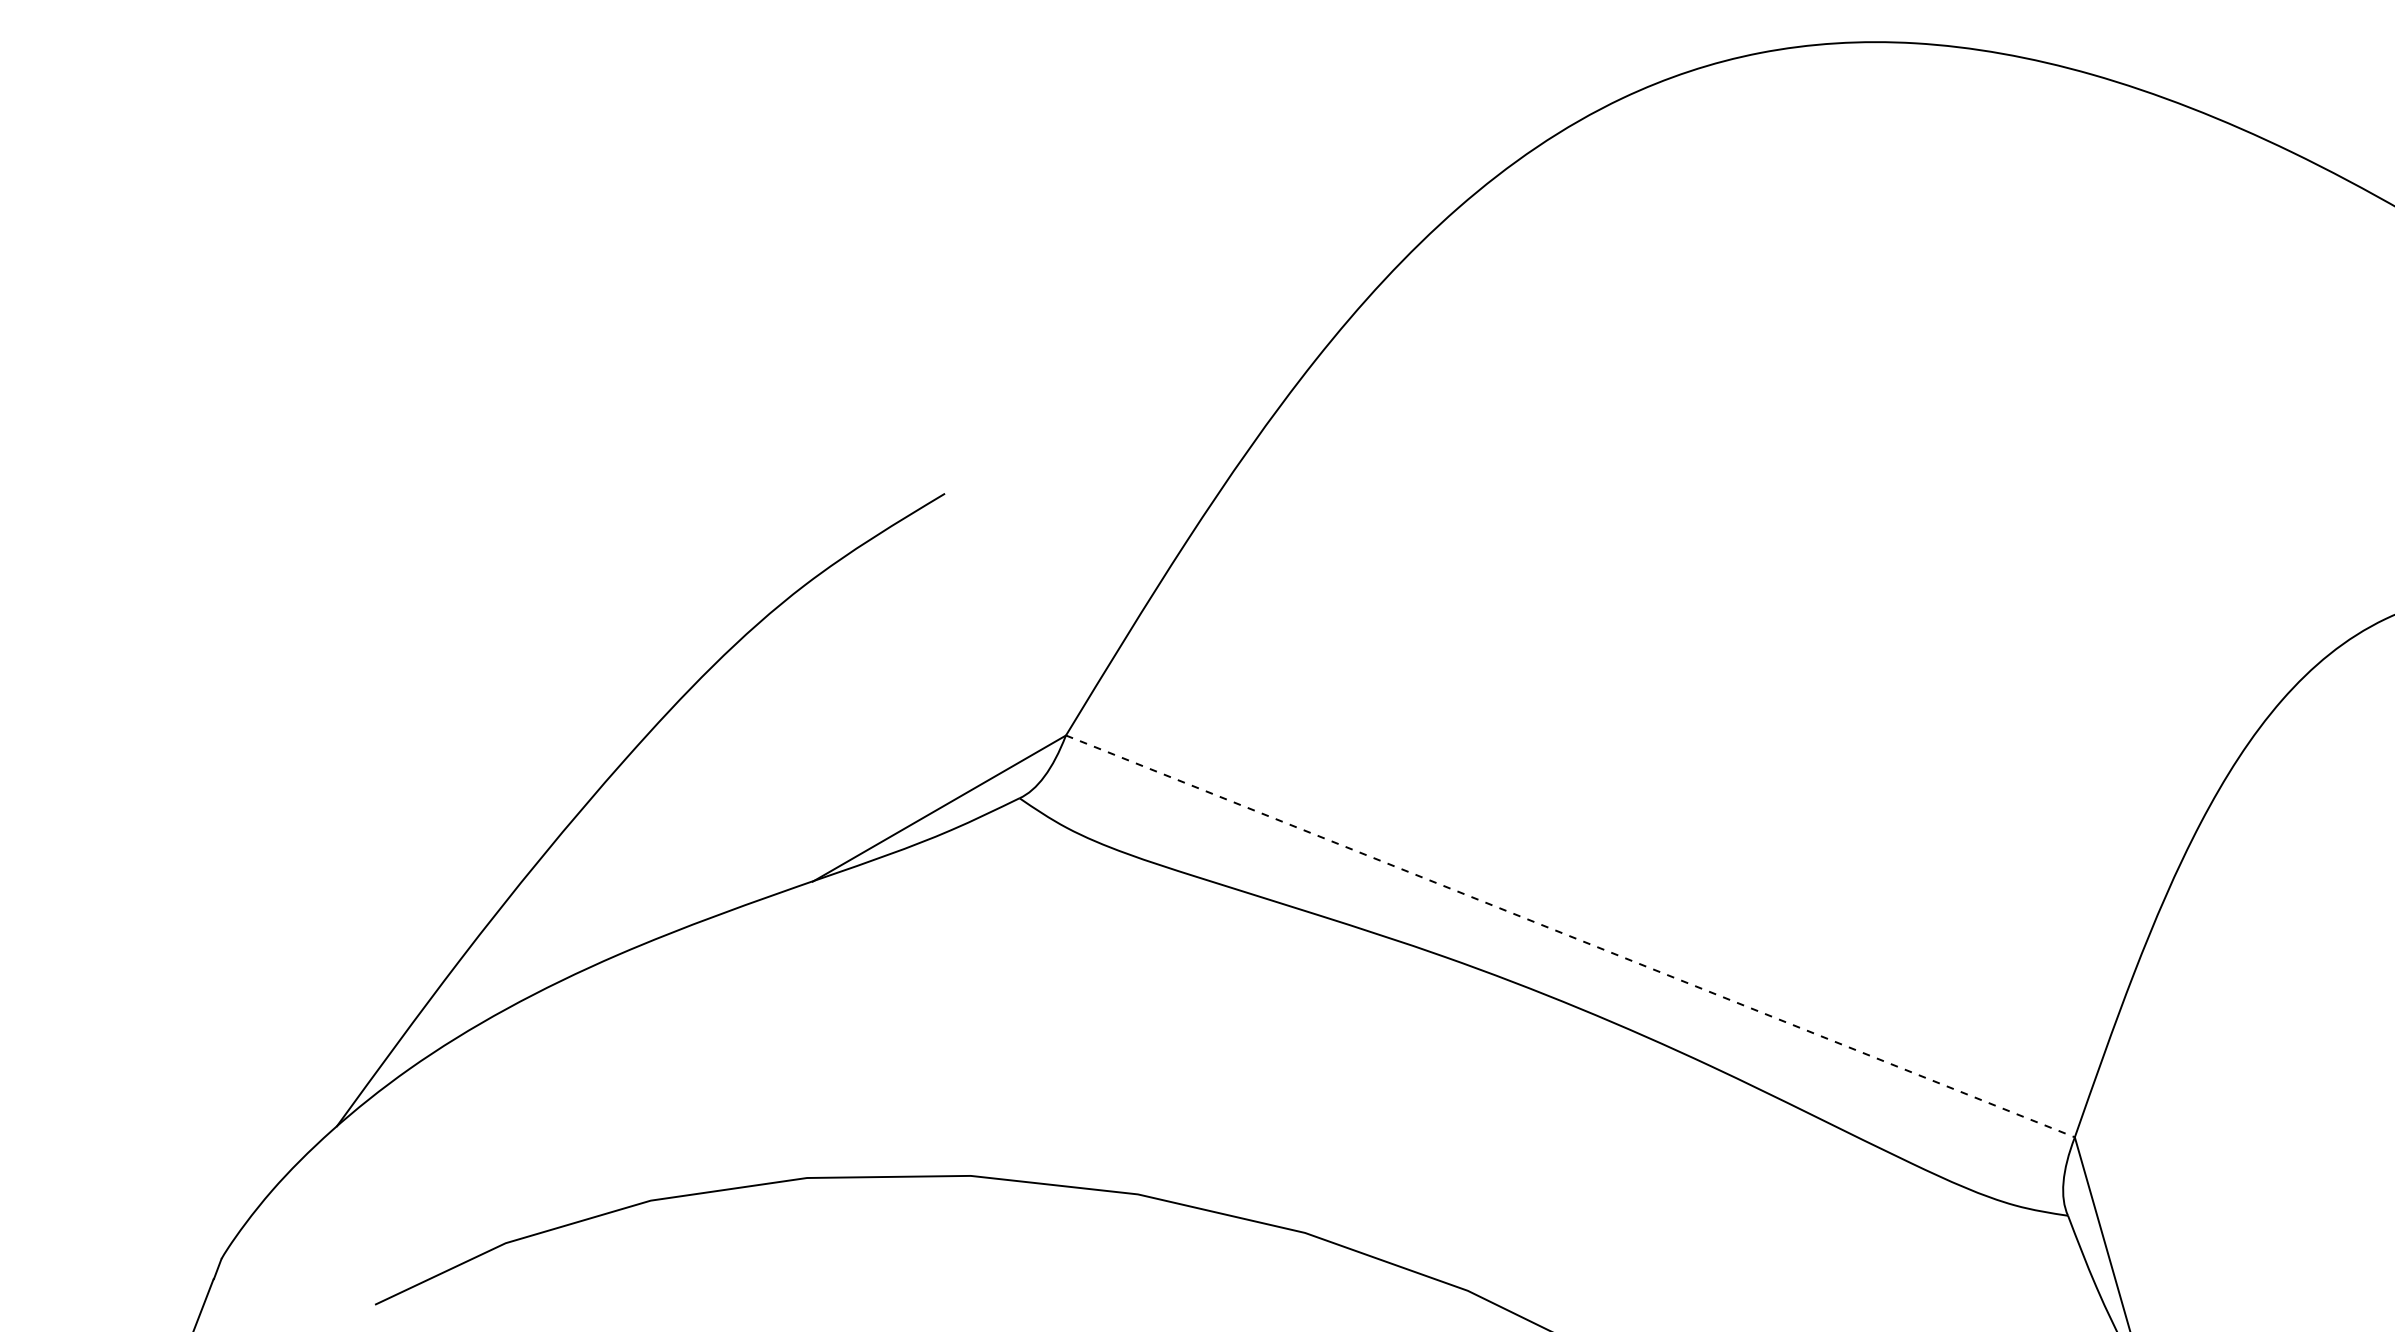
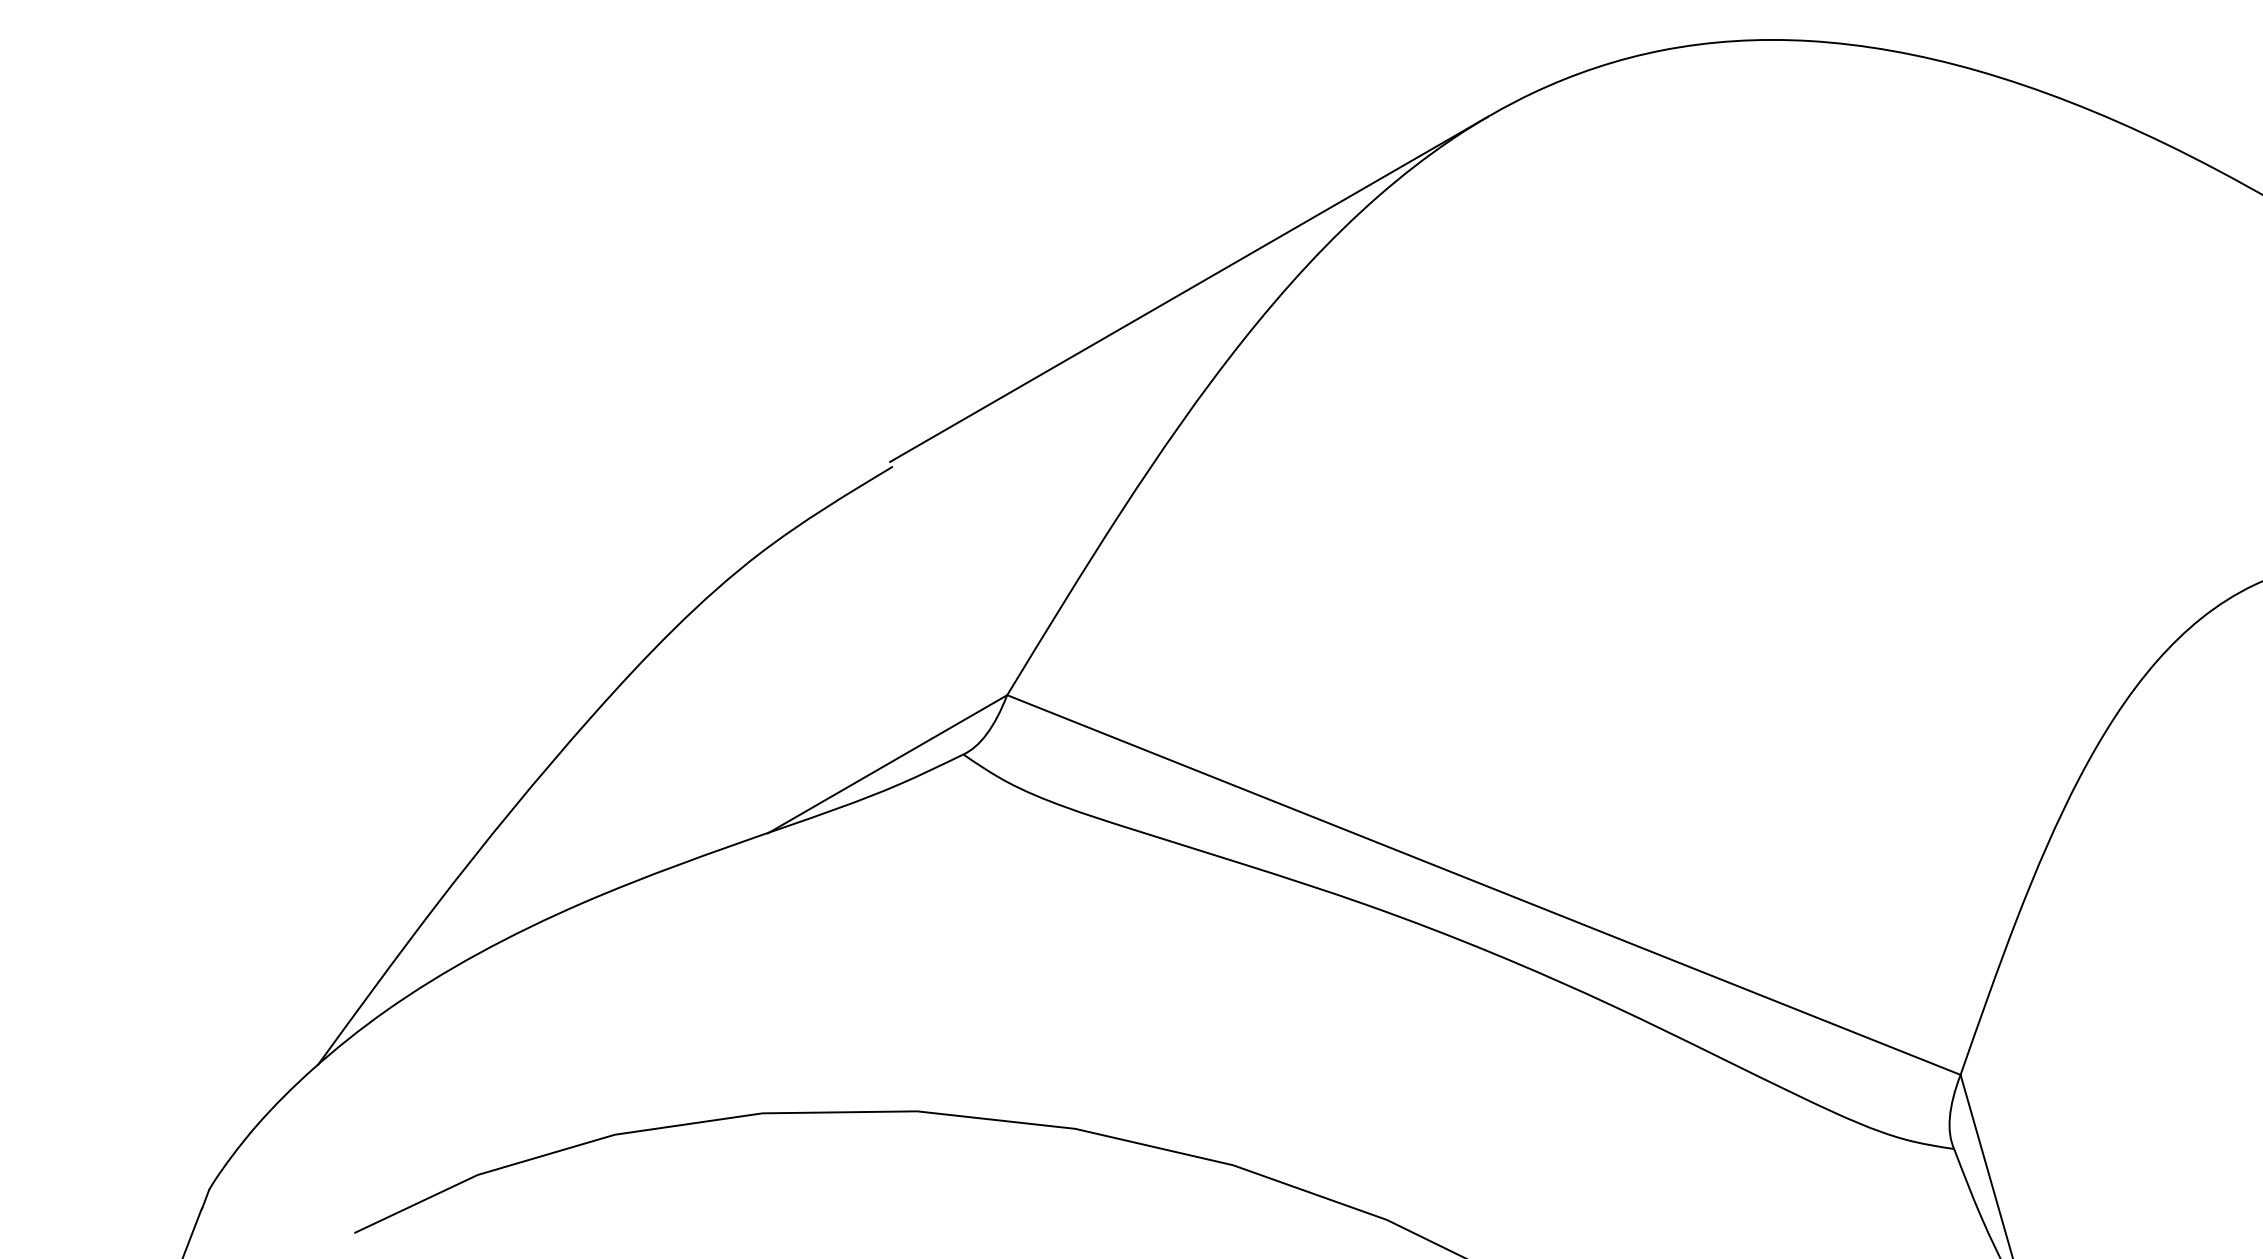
line: (1258, 305) -> (1189, 288), added
line: (1570, 936) -> (1483, 885), dashed -> solid

